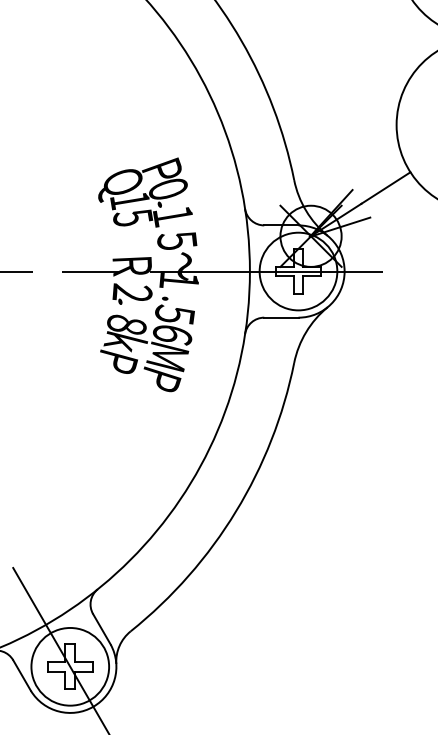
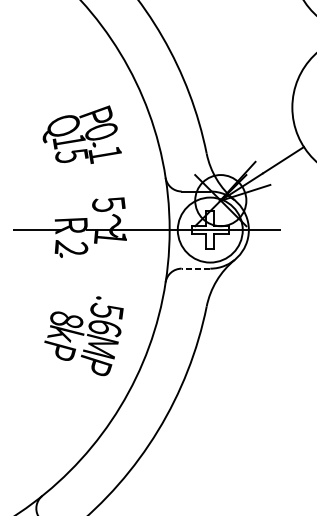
text: (145, 192) -> (82, 134), moved
line: (280, 317) -> (195, 268), solid -> dashed
text: (147, 344) -> (83, 336), moved

